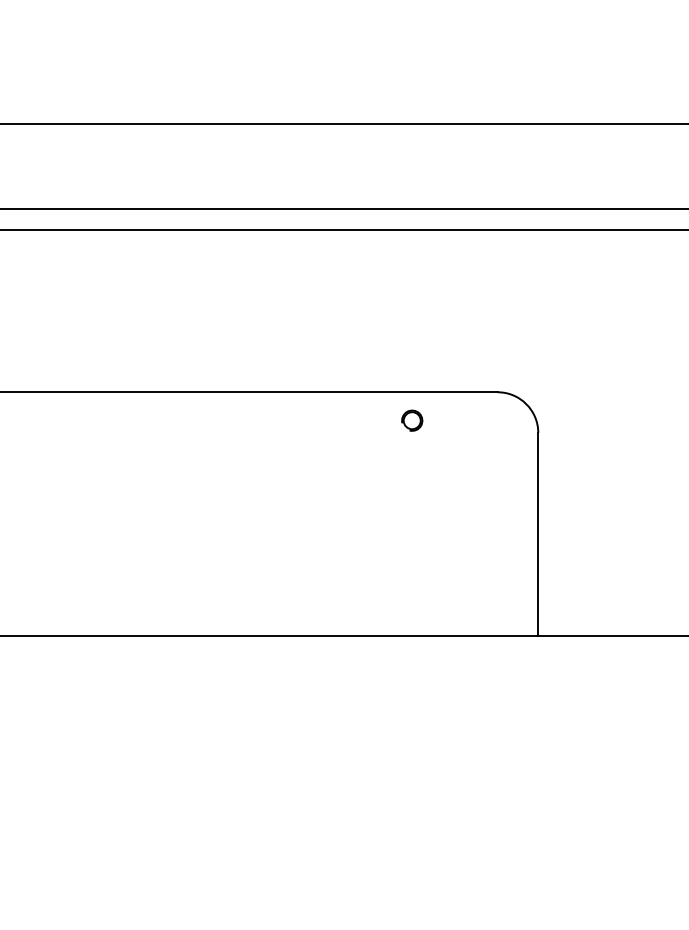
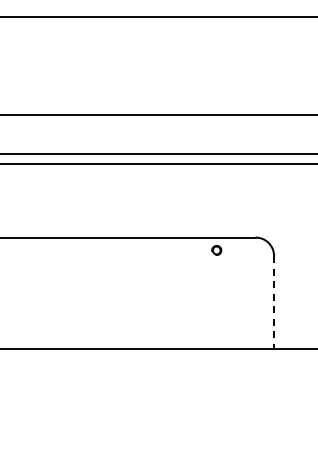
line: (539, 535) -> (274, 302), solid -> dashed

